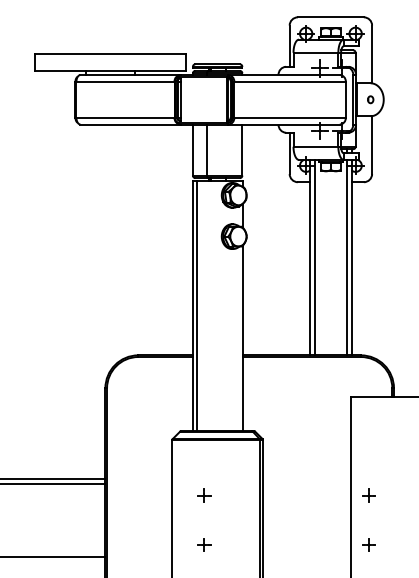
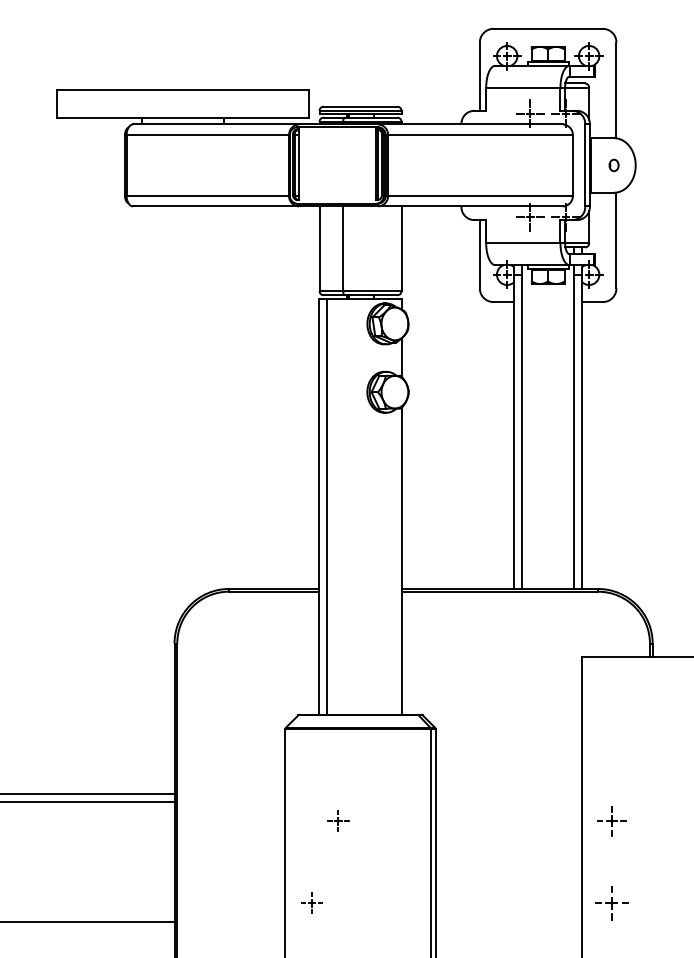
part: (368, 495) -> (610, 821), size x1.4
part: (204, 544) -> (312, 902), moved
part: (368, 544) -> (610, 902), size x1.6

